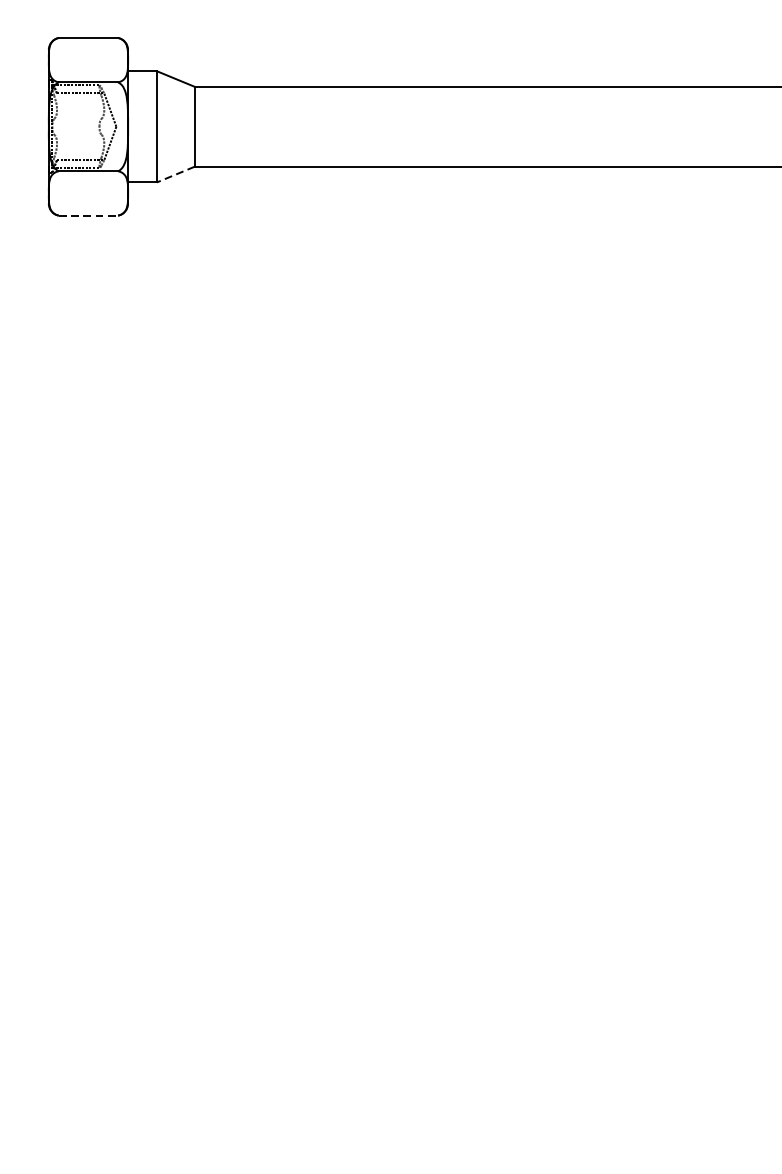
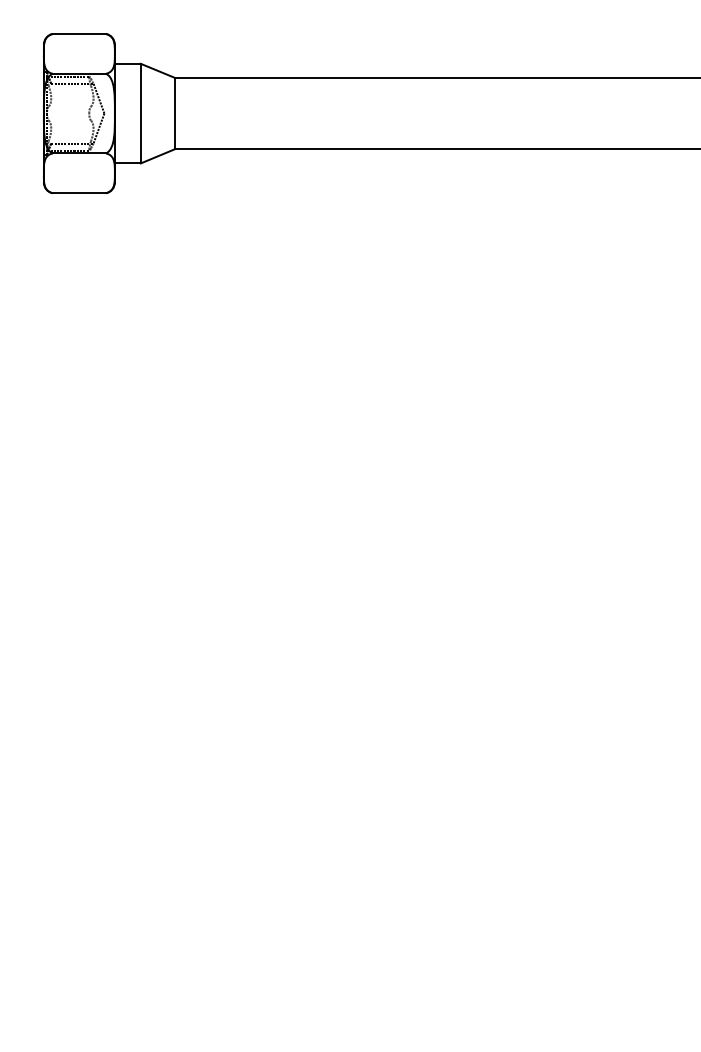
line: (175, 174) -> (157, 156), dashed -> solid
line: (88, 215) -> (79, 193), dashed -> solid

